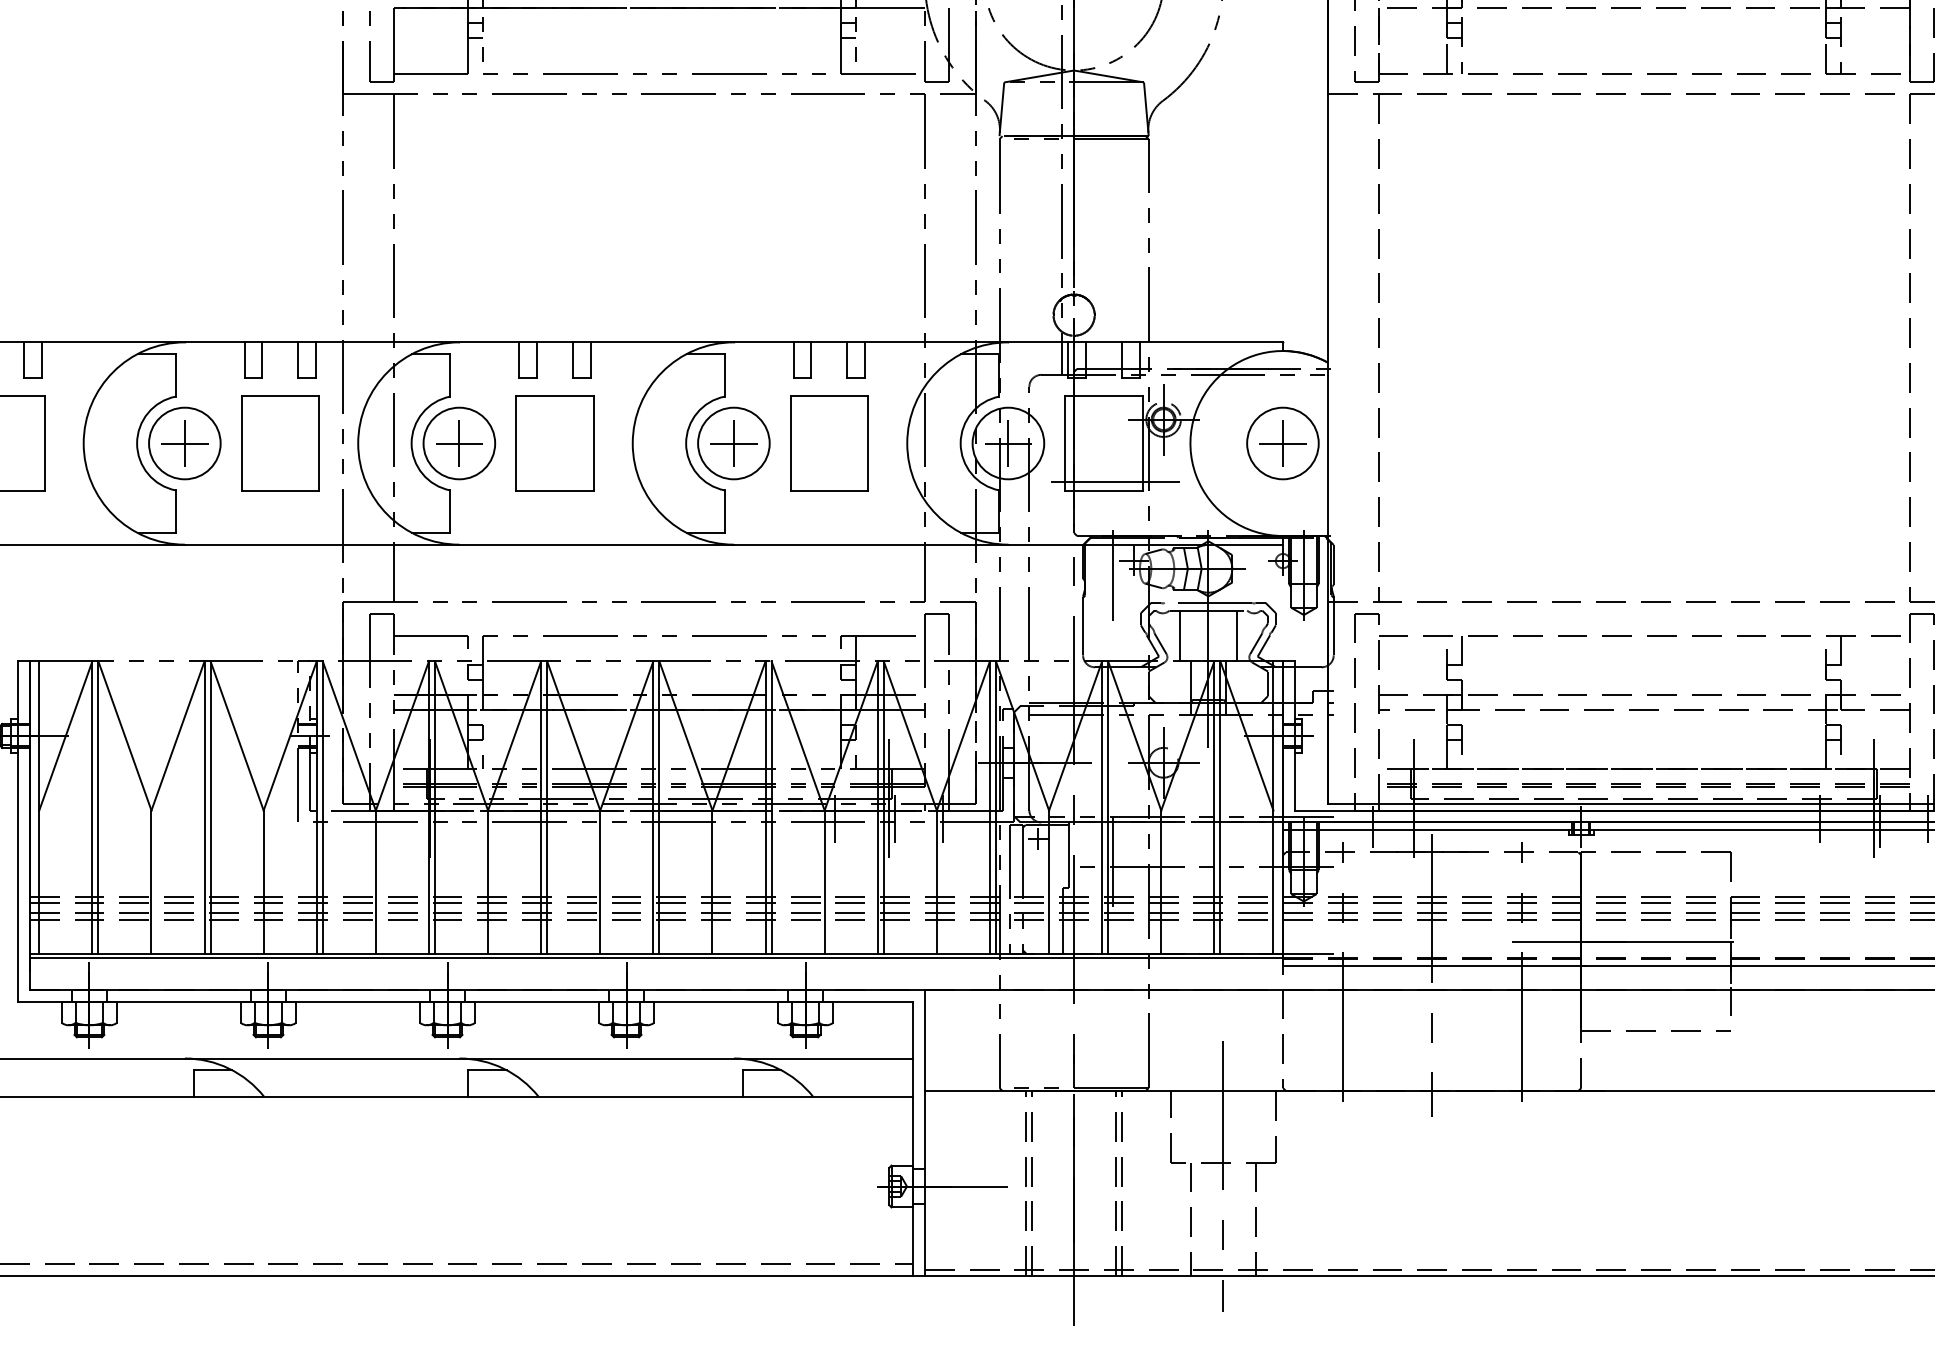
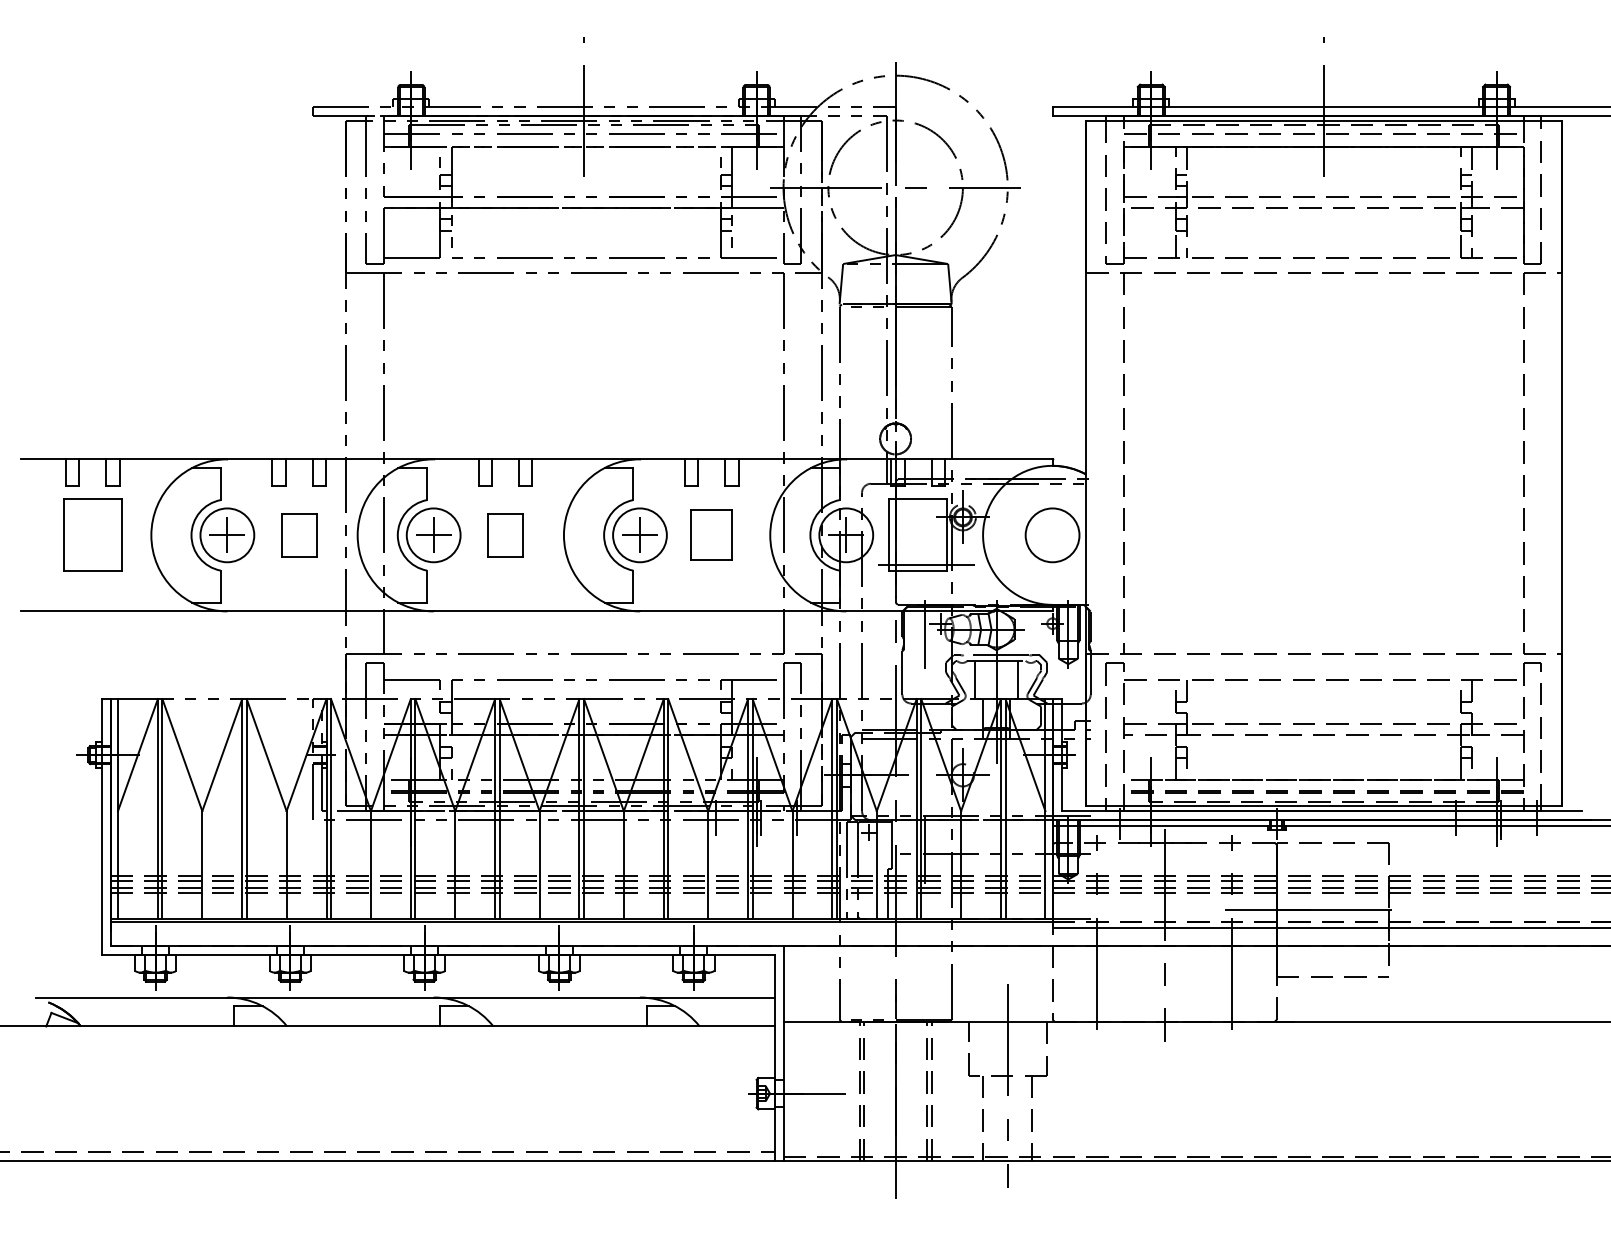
part: (279, 442) -> (298, 534), size x0.6
part: (554, 442) -> (505, 534), size x0.6
part: (829, 442) -> (711, 534), size x0.7
part: (1282, 442) -> (1052, 534), removed

